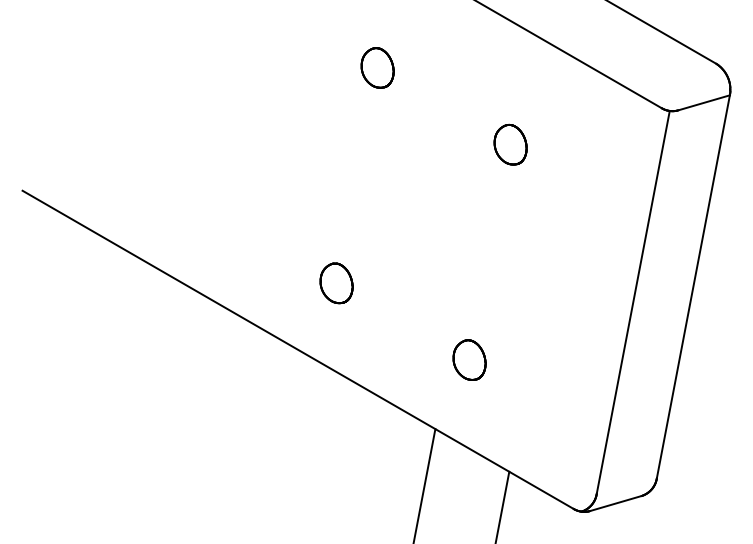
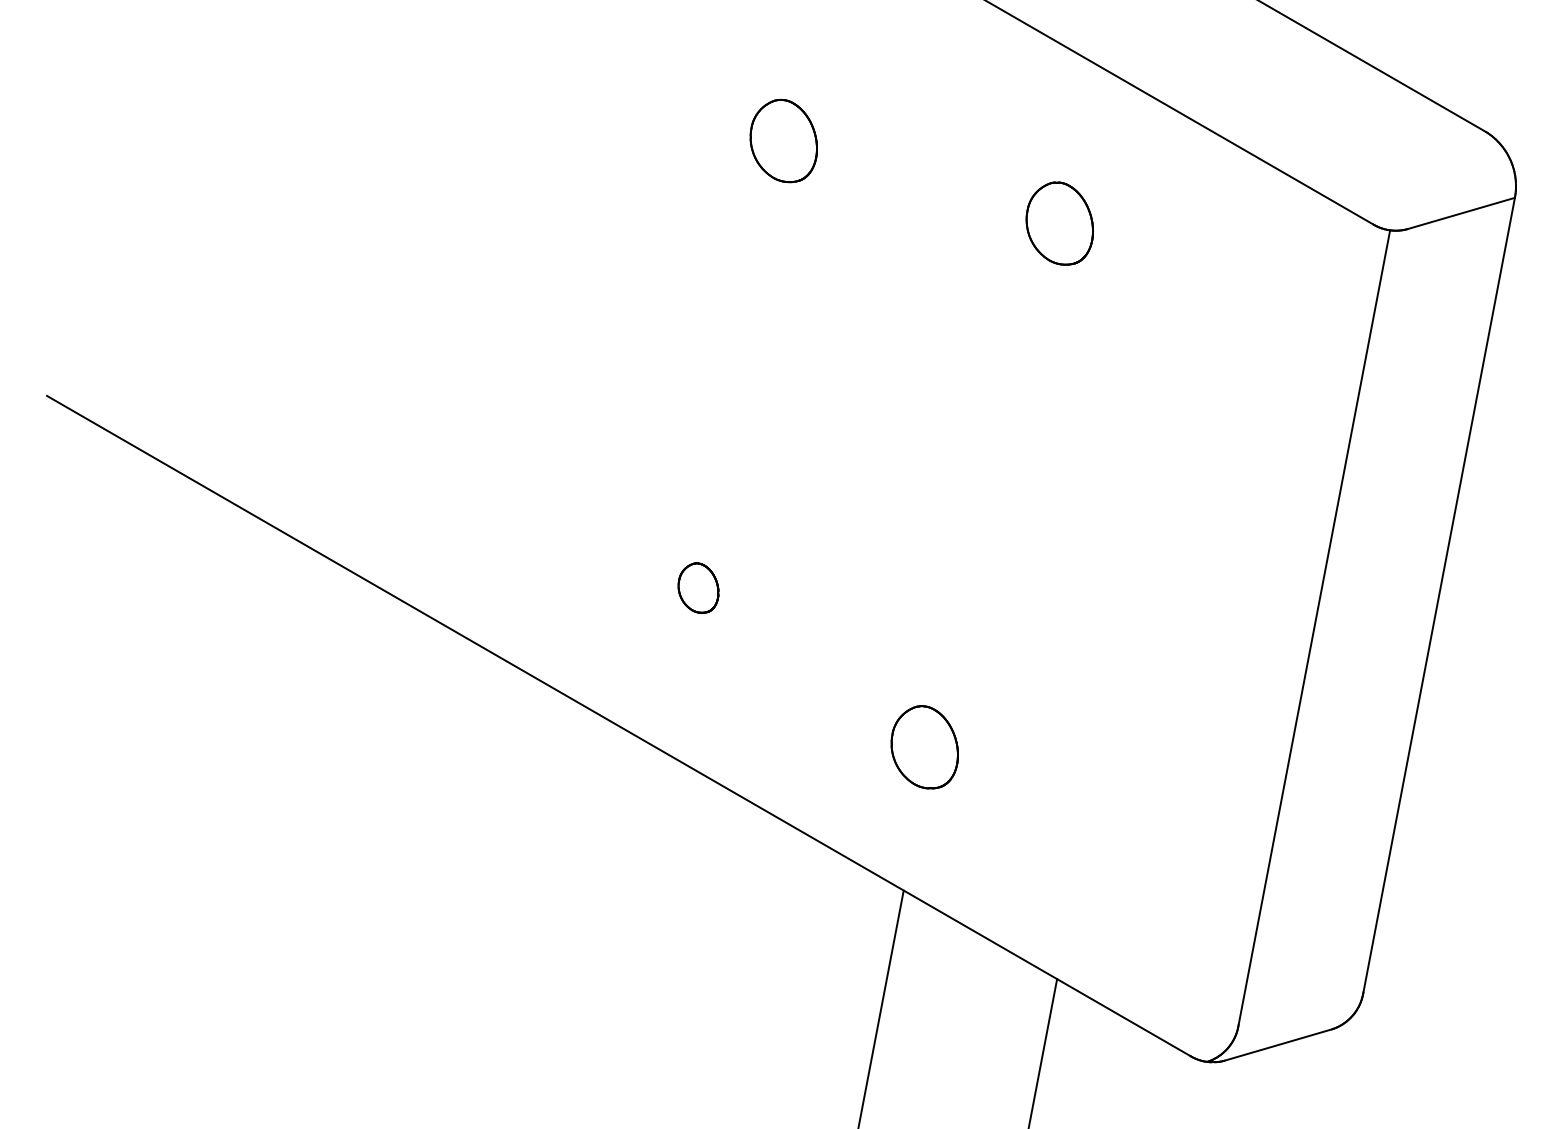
part: (510, 144) -> (1059, 223), moved
part: (336, 283) -> (698, 588), size x0.6
part: (469, 359) -> (924, 746), moved

